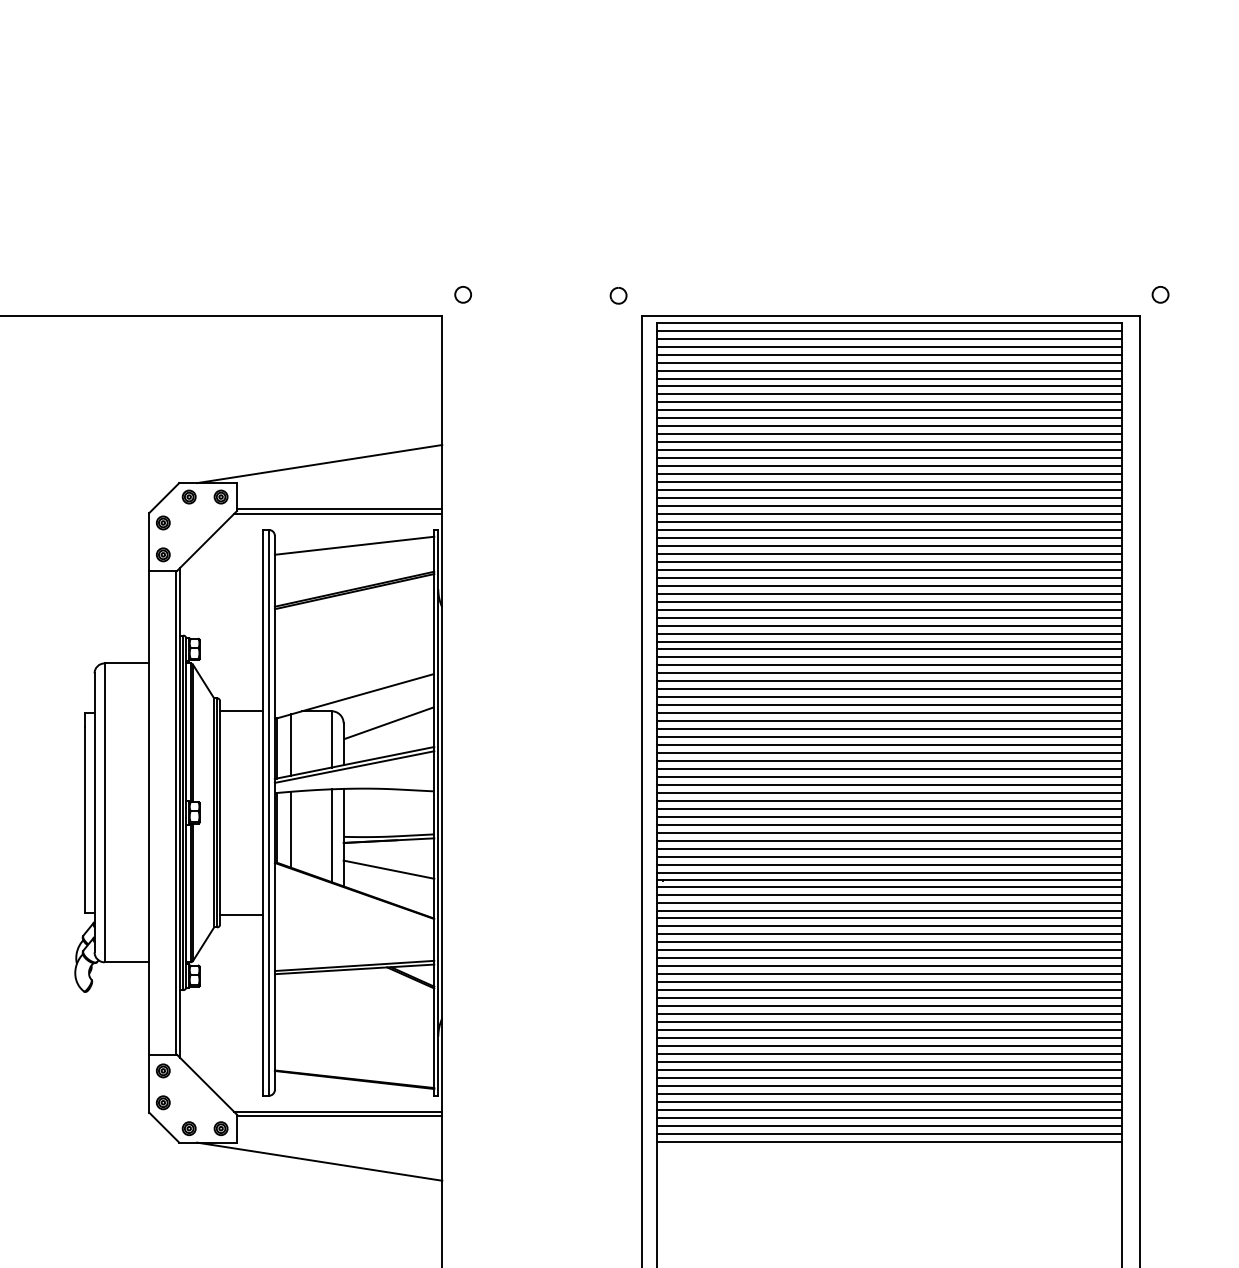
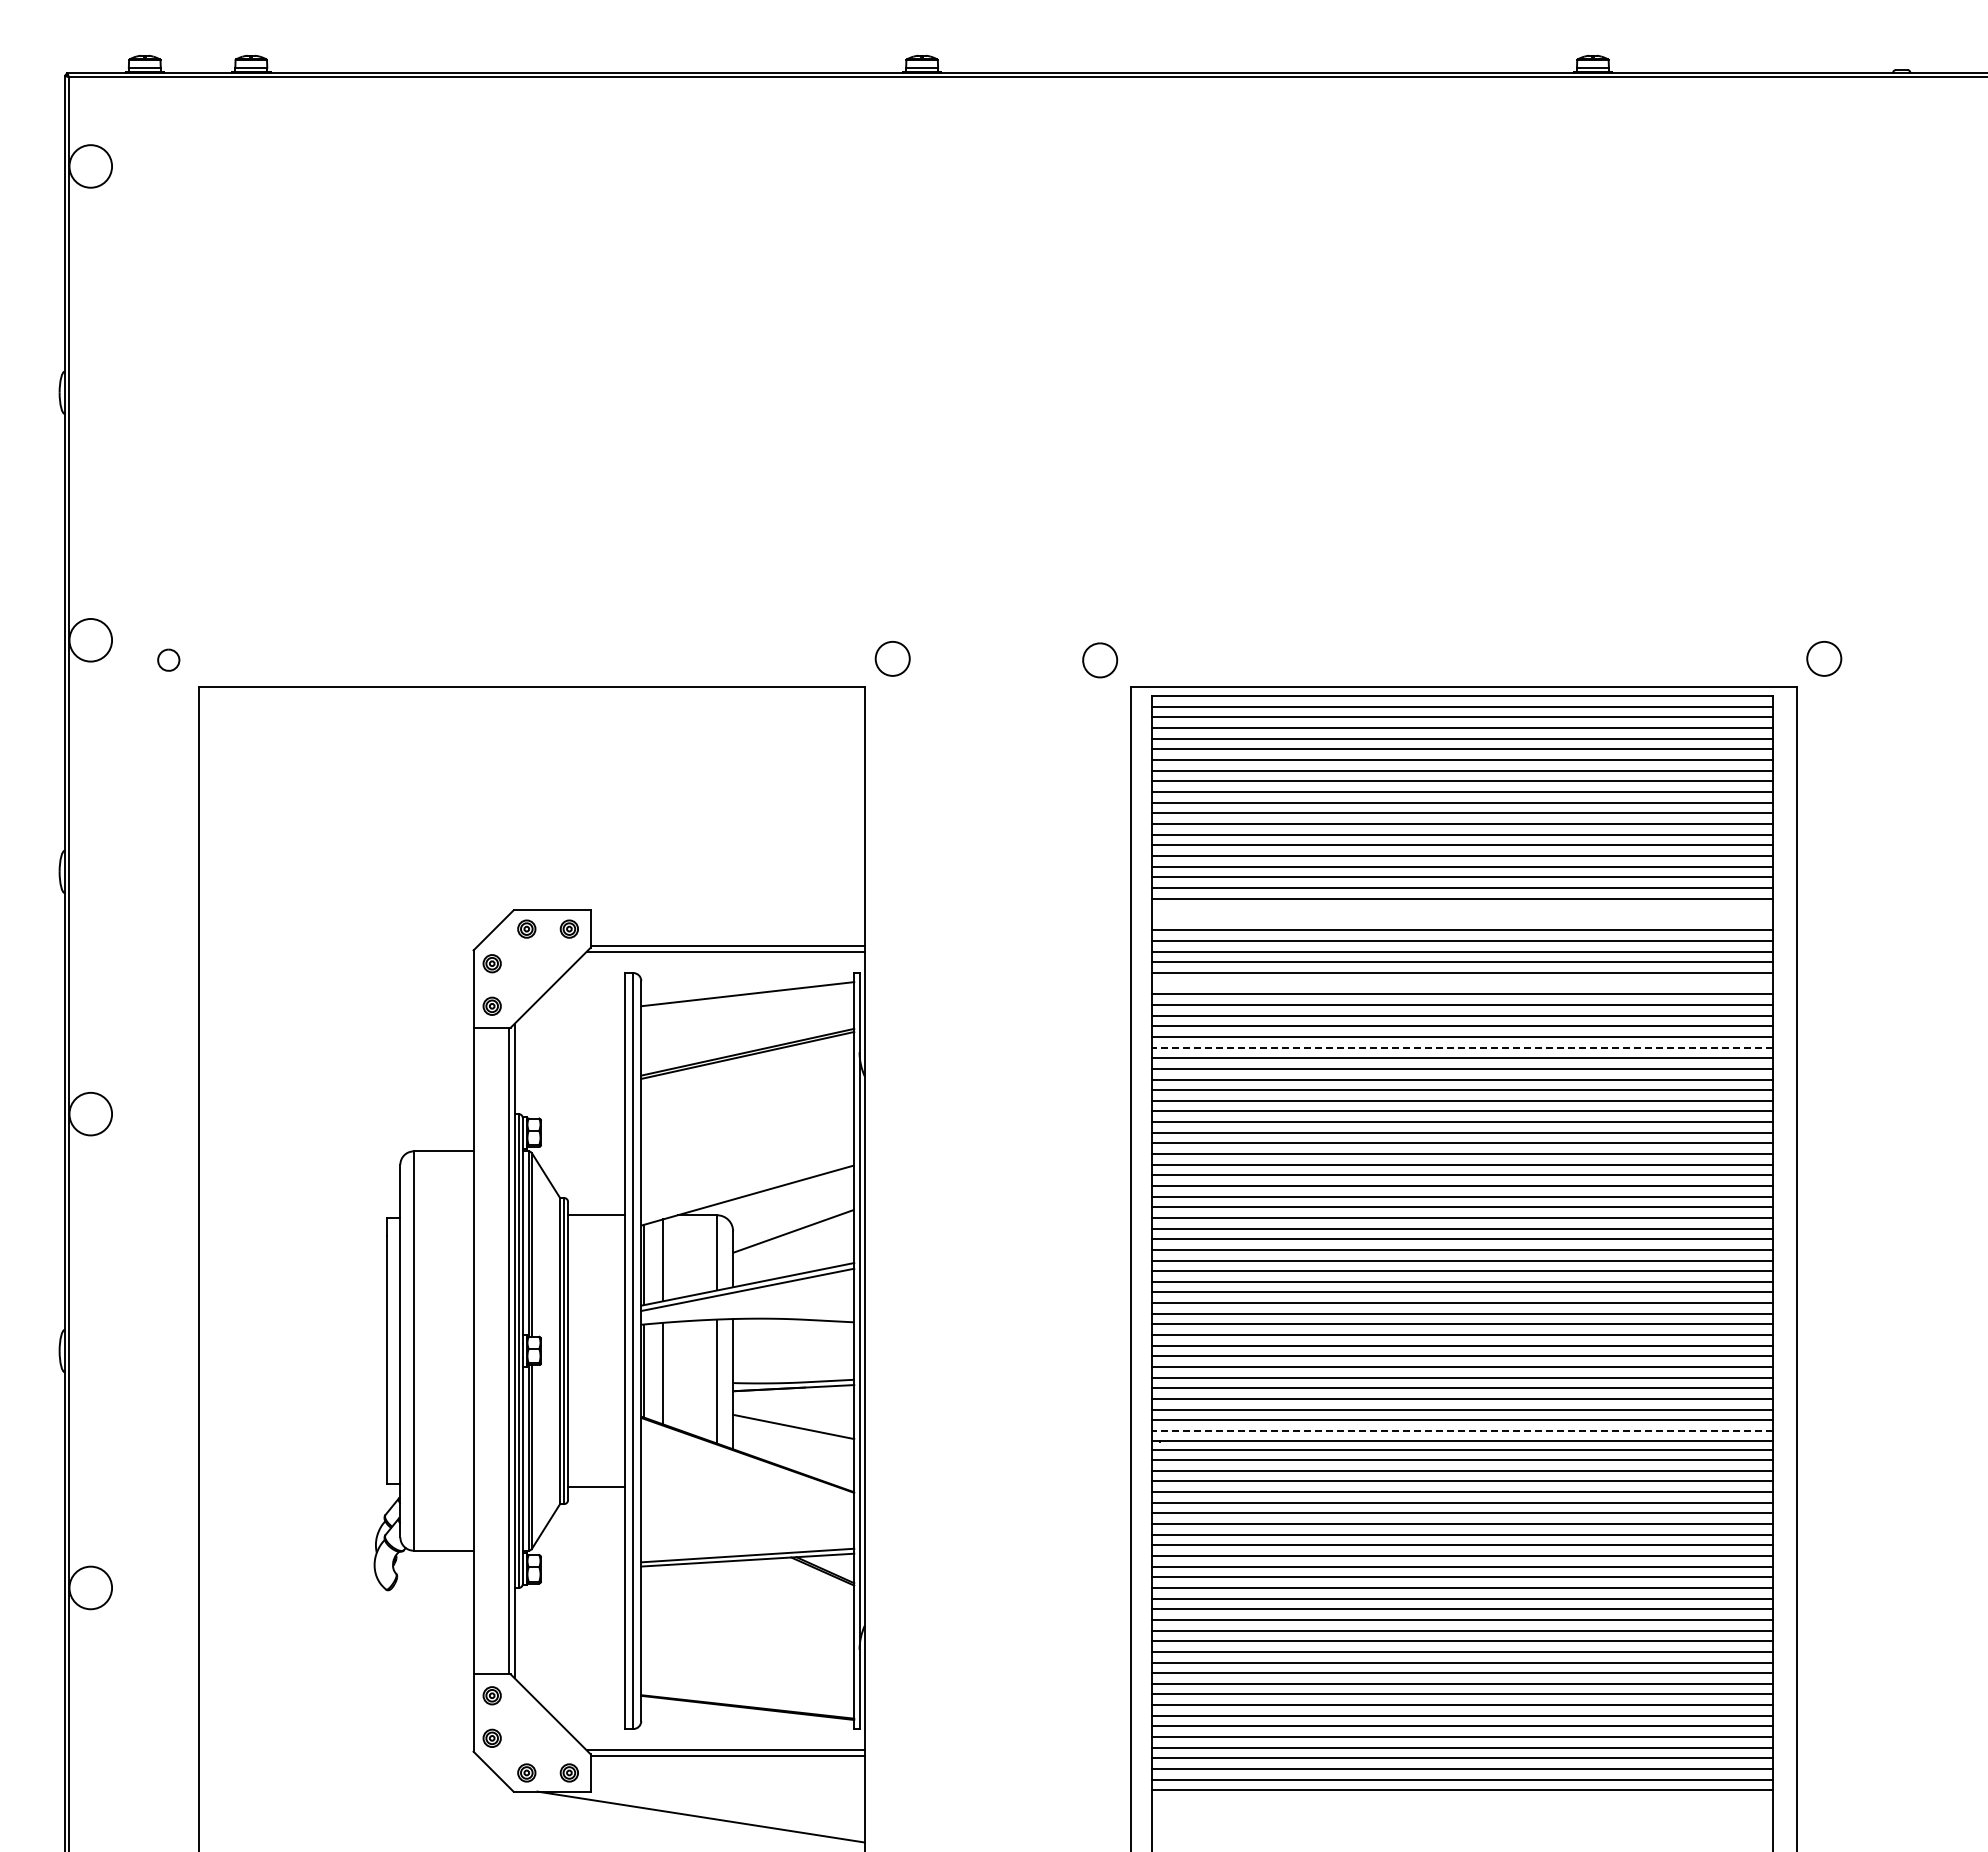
circle: (462, 294) -> (892, 658), size x1.6
circle: (1160, 294) -> (1824, 658), size x1.6
part: (618, 295) -> (1100, 659), size x1.6
line: (319, 463) -> (700, 884), removed
line: (889, 482) -> (1462, 909), removed
line: (889, 489) -> (1462, 919), removed
line: (889, 537) -> (1462, 983), removed
line: (889, 585) -> (1462, 1047), solid -> dashed
line: (889, 872) -> (1462, 1430), solid -> dashed

